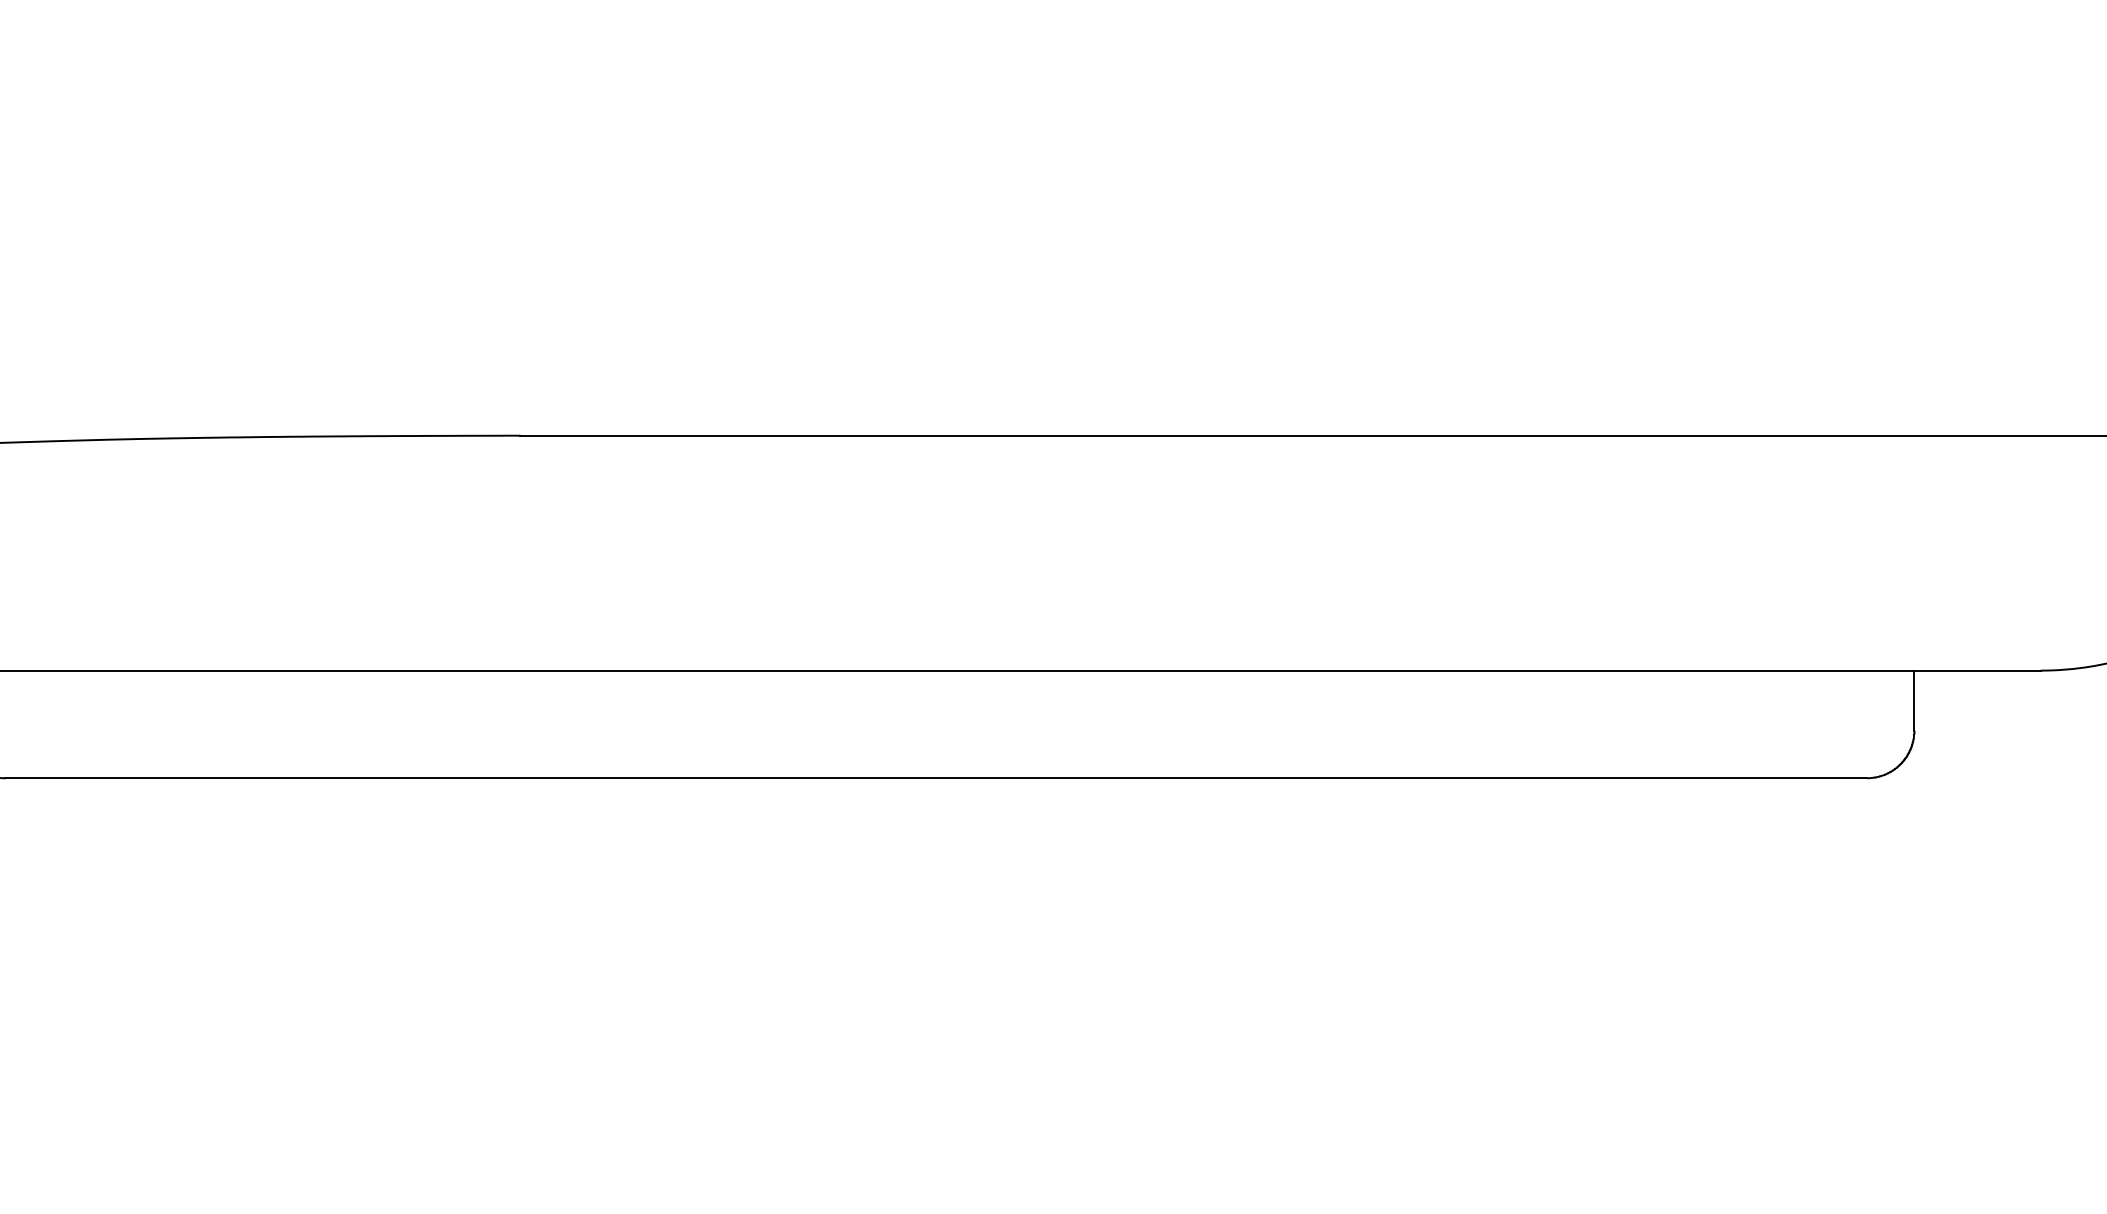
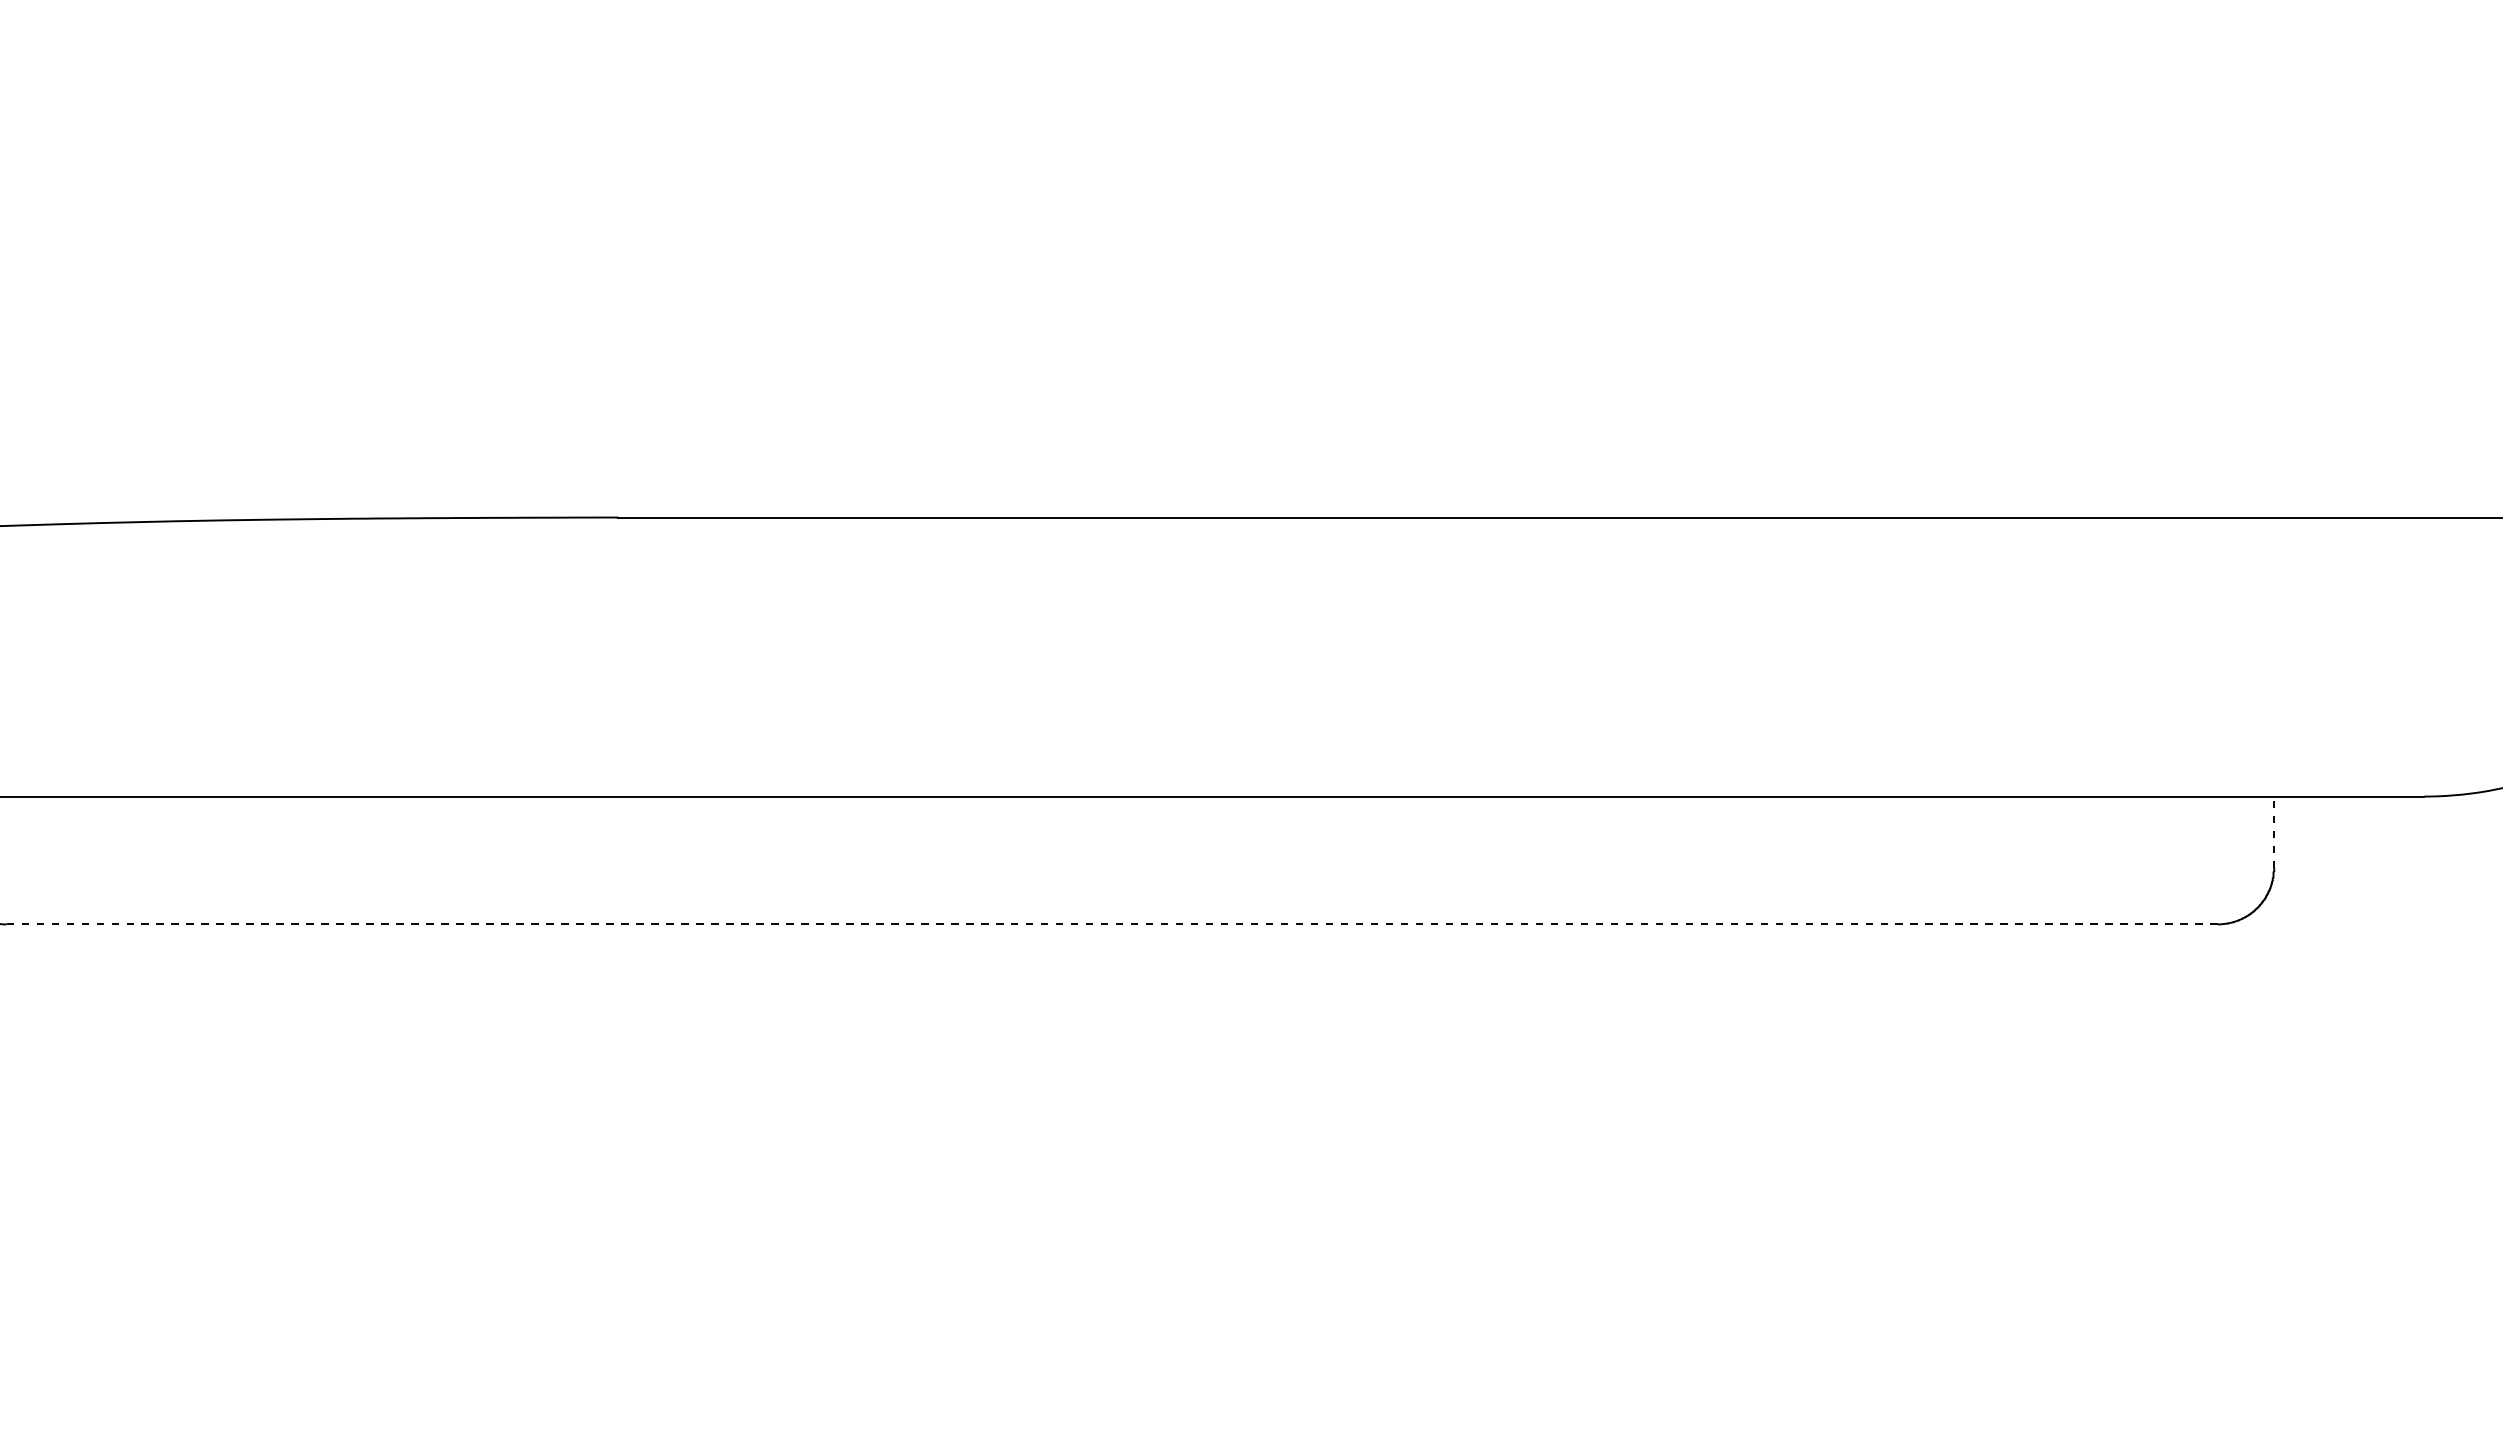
line: (1914, 700) -> (2274, 832), solid -> dashed
line: (936, 778) -> (1112, 924), solid -> dashed

